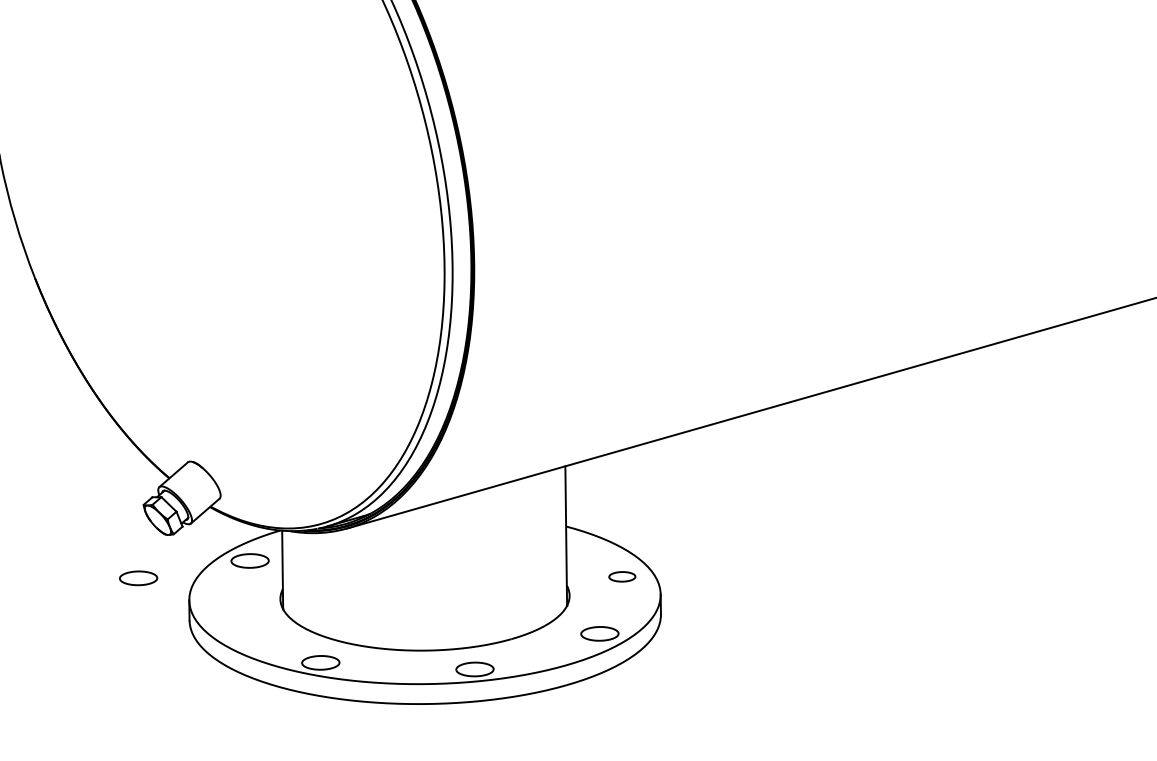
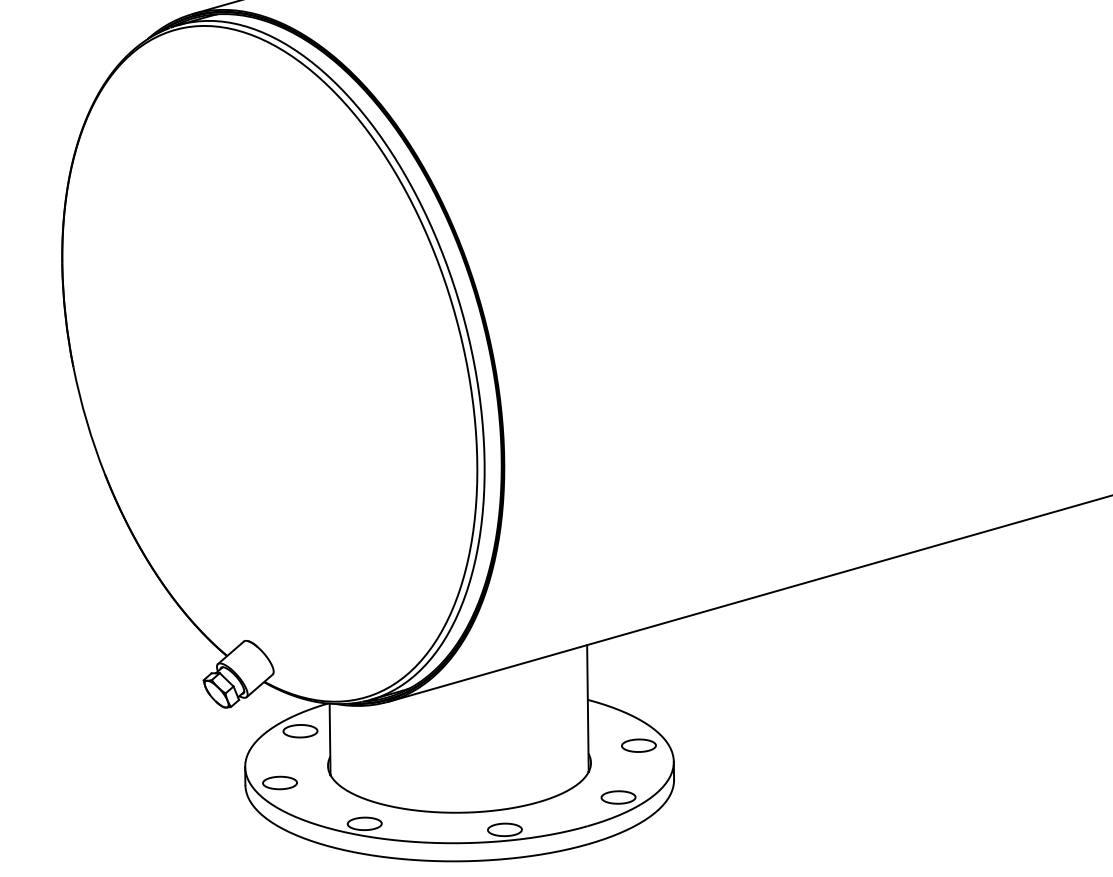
part: (621, 576) -> (638, 745), size x1.43
part: (137, 577) -> (279, 782), moved

